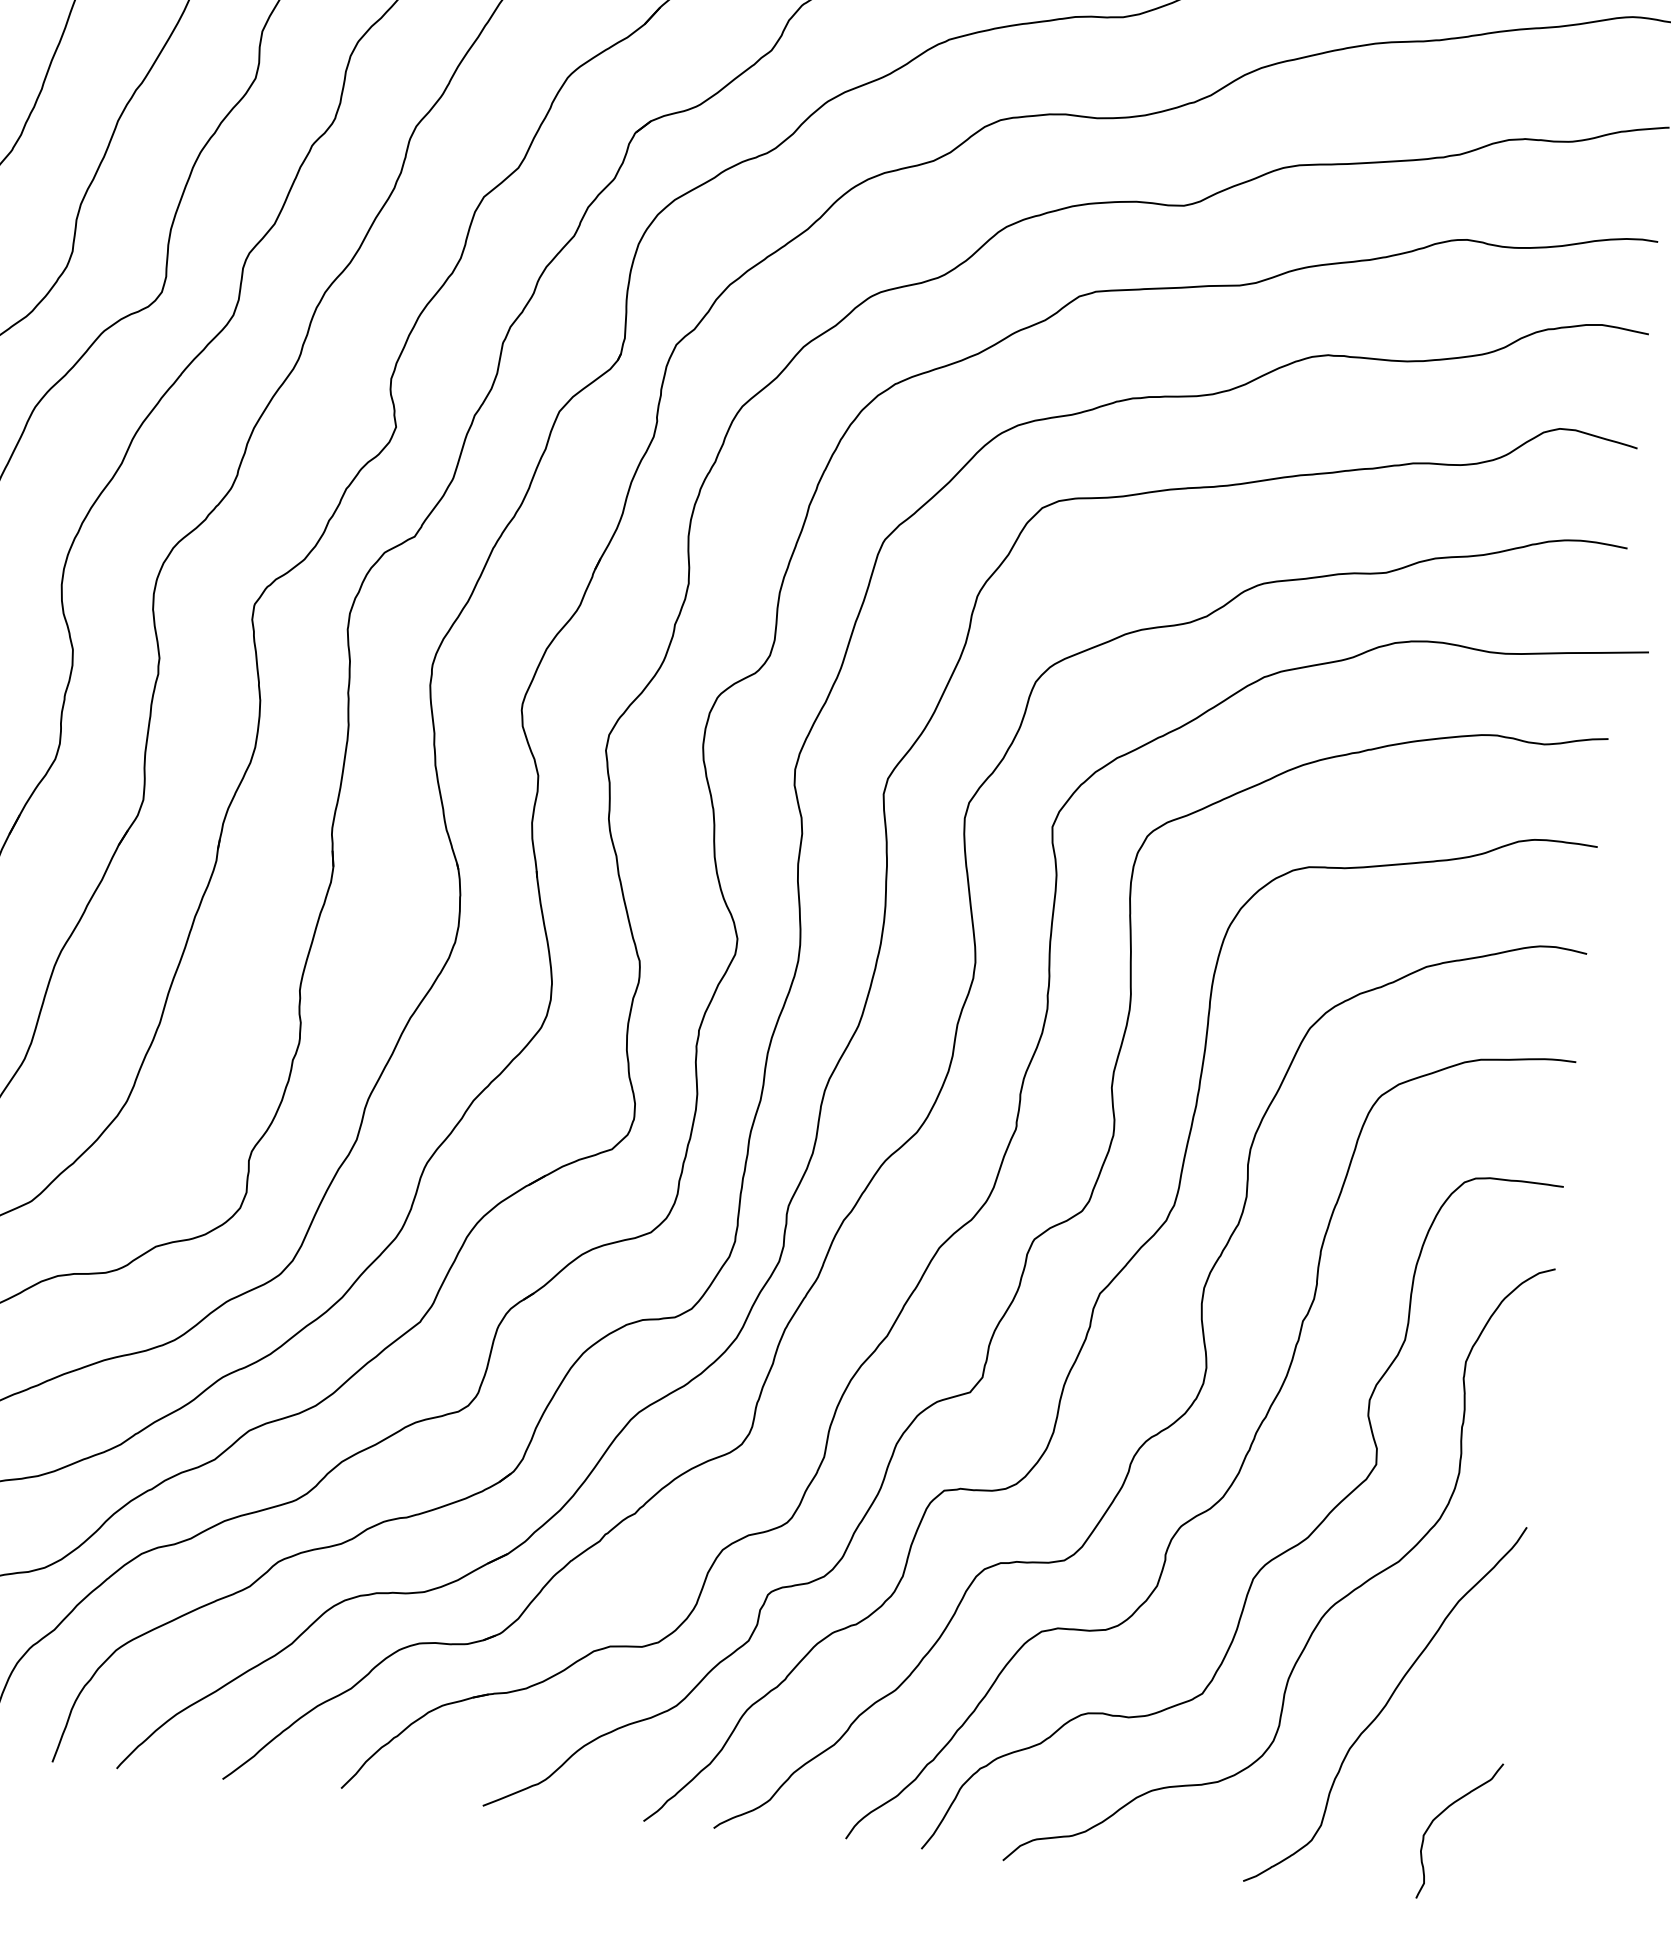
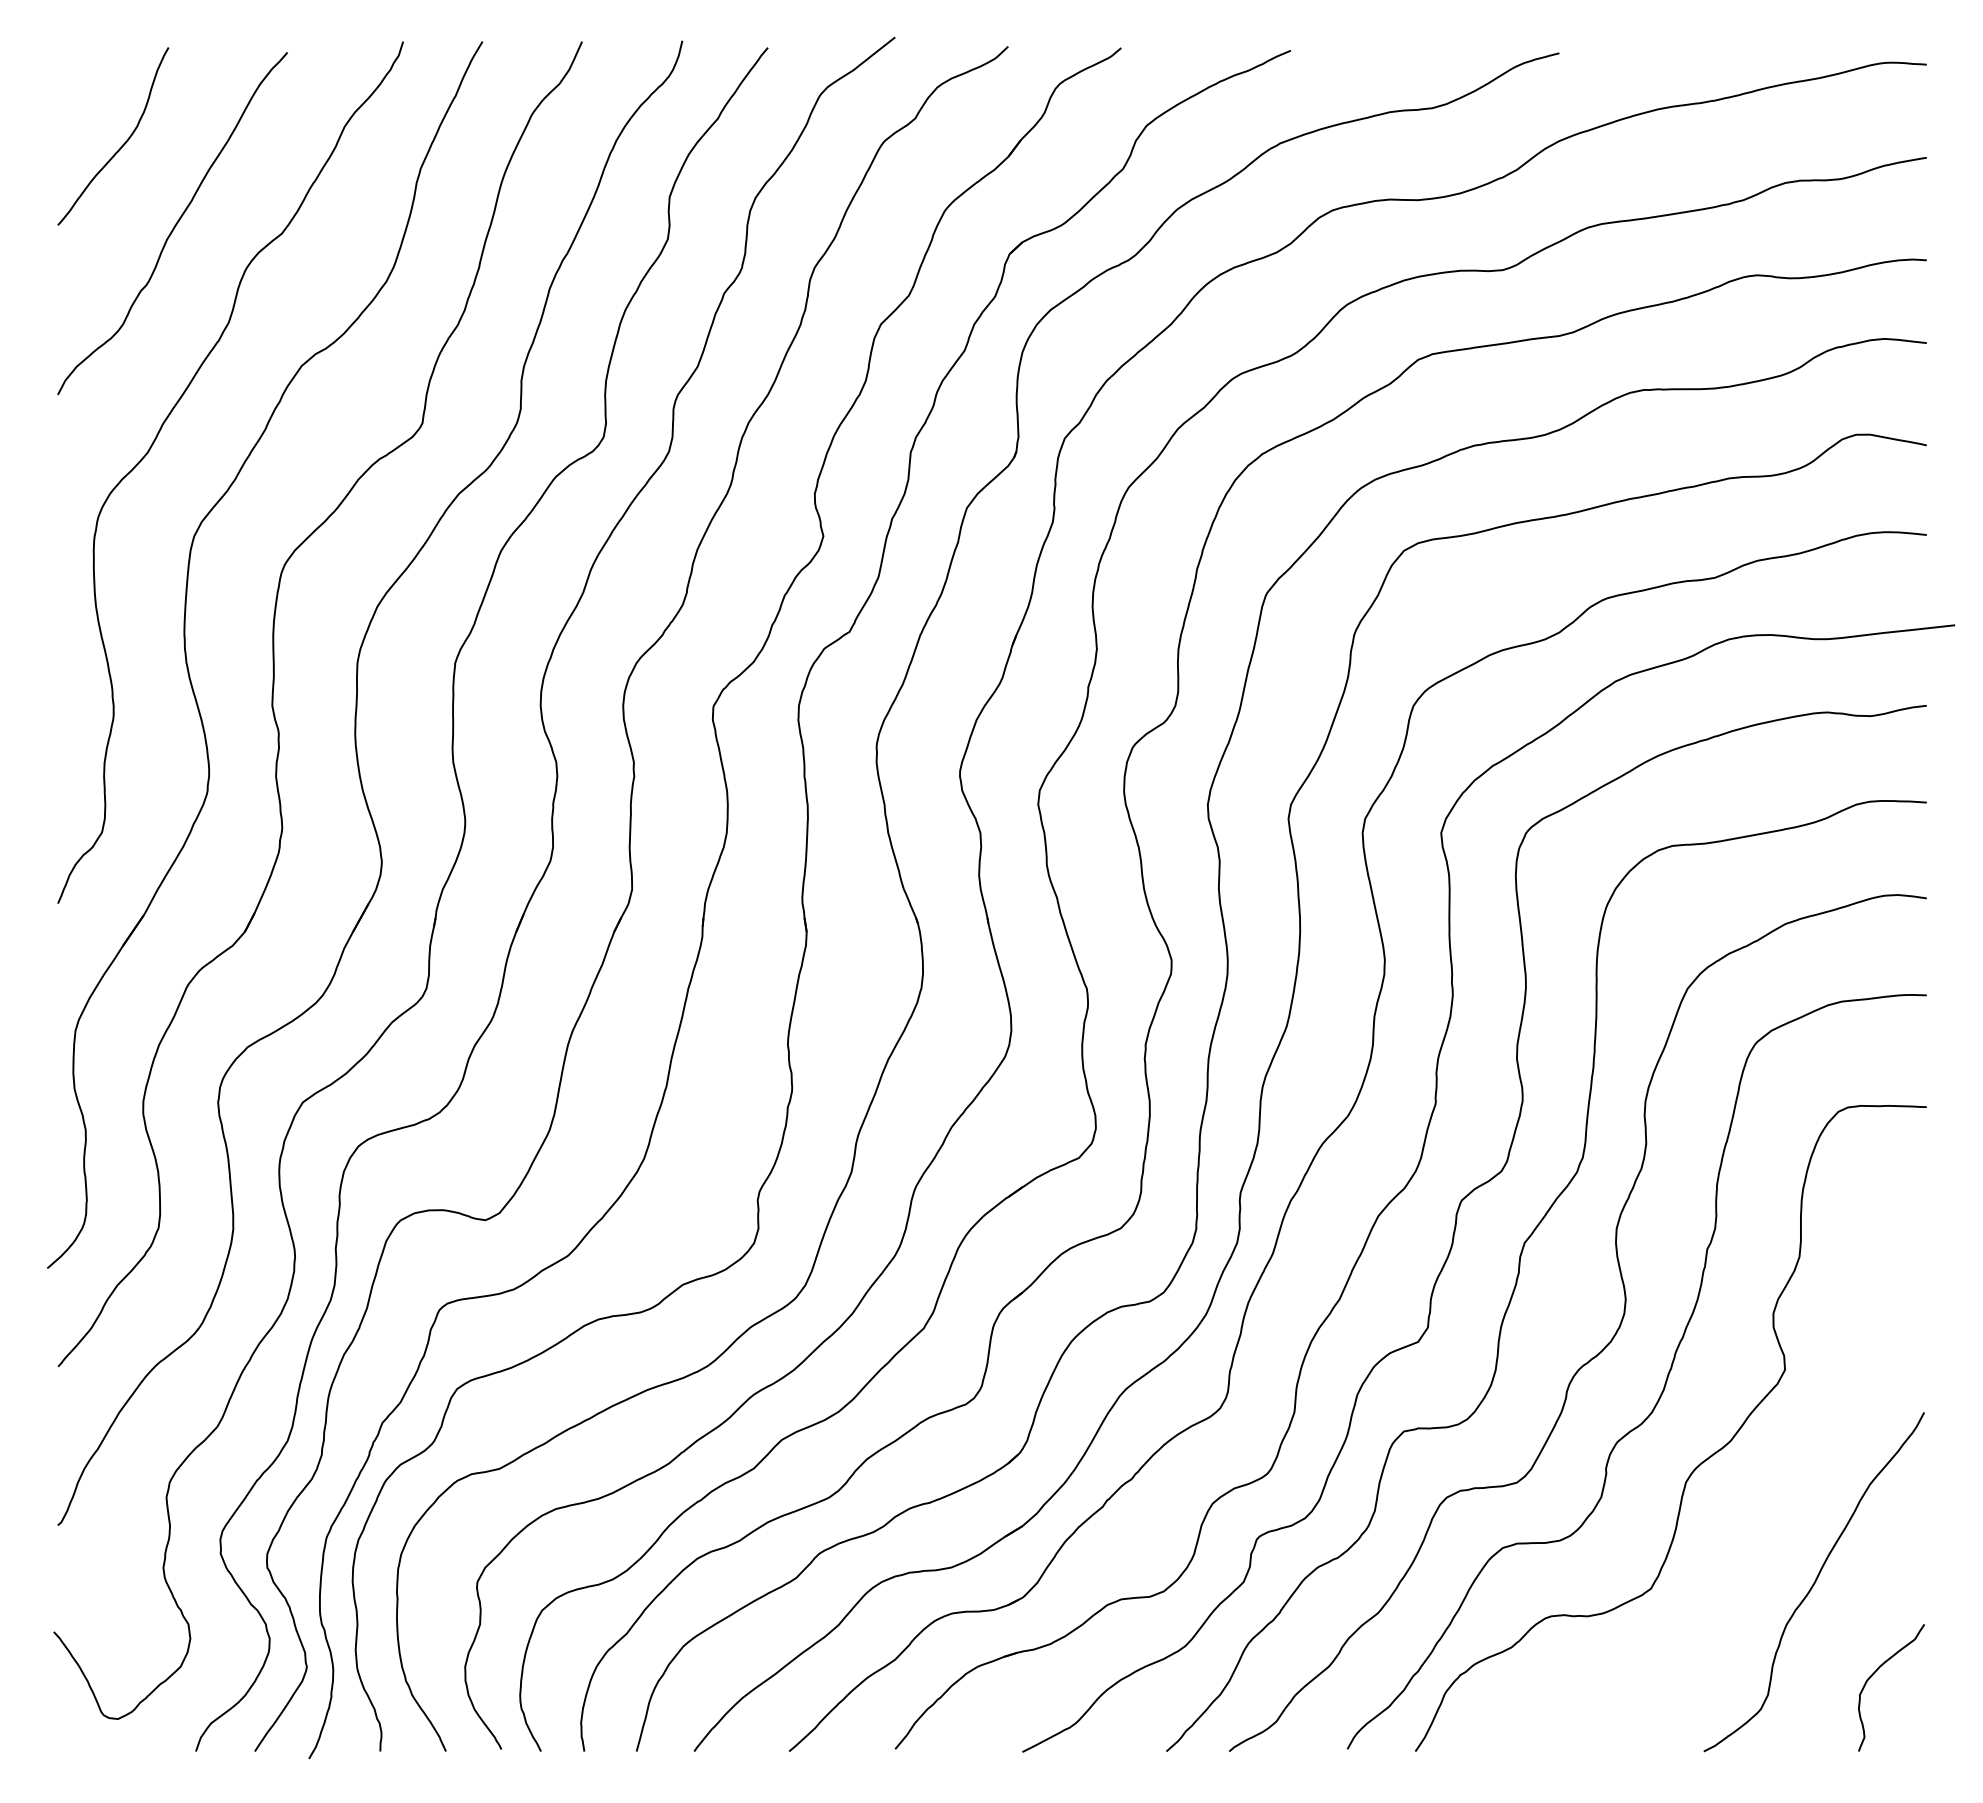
curve: (1324, 1612) -> (1752, 1505), removed

